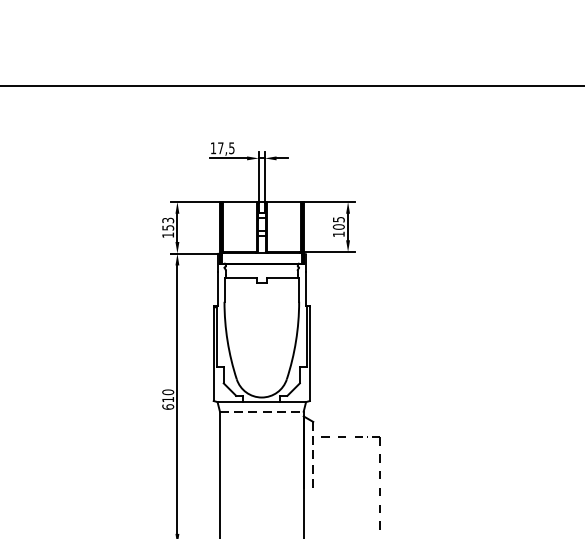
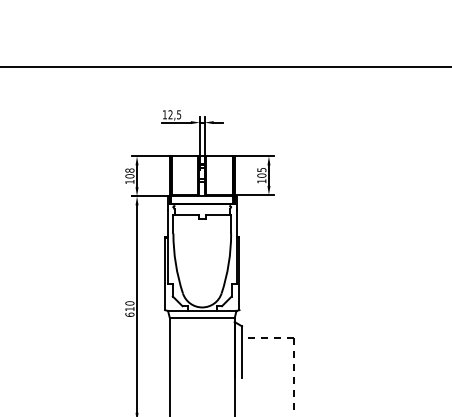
text: (220, 147) -> (170, 114), 17,5 -> 12,5
text: (167, 224) -> (129, 173), 153 -> 108
line: (262, 411) -> (202, 318), dashed -> solid
line: (313, 454) -> (242, 351), dashed -> solid

